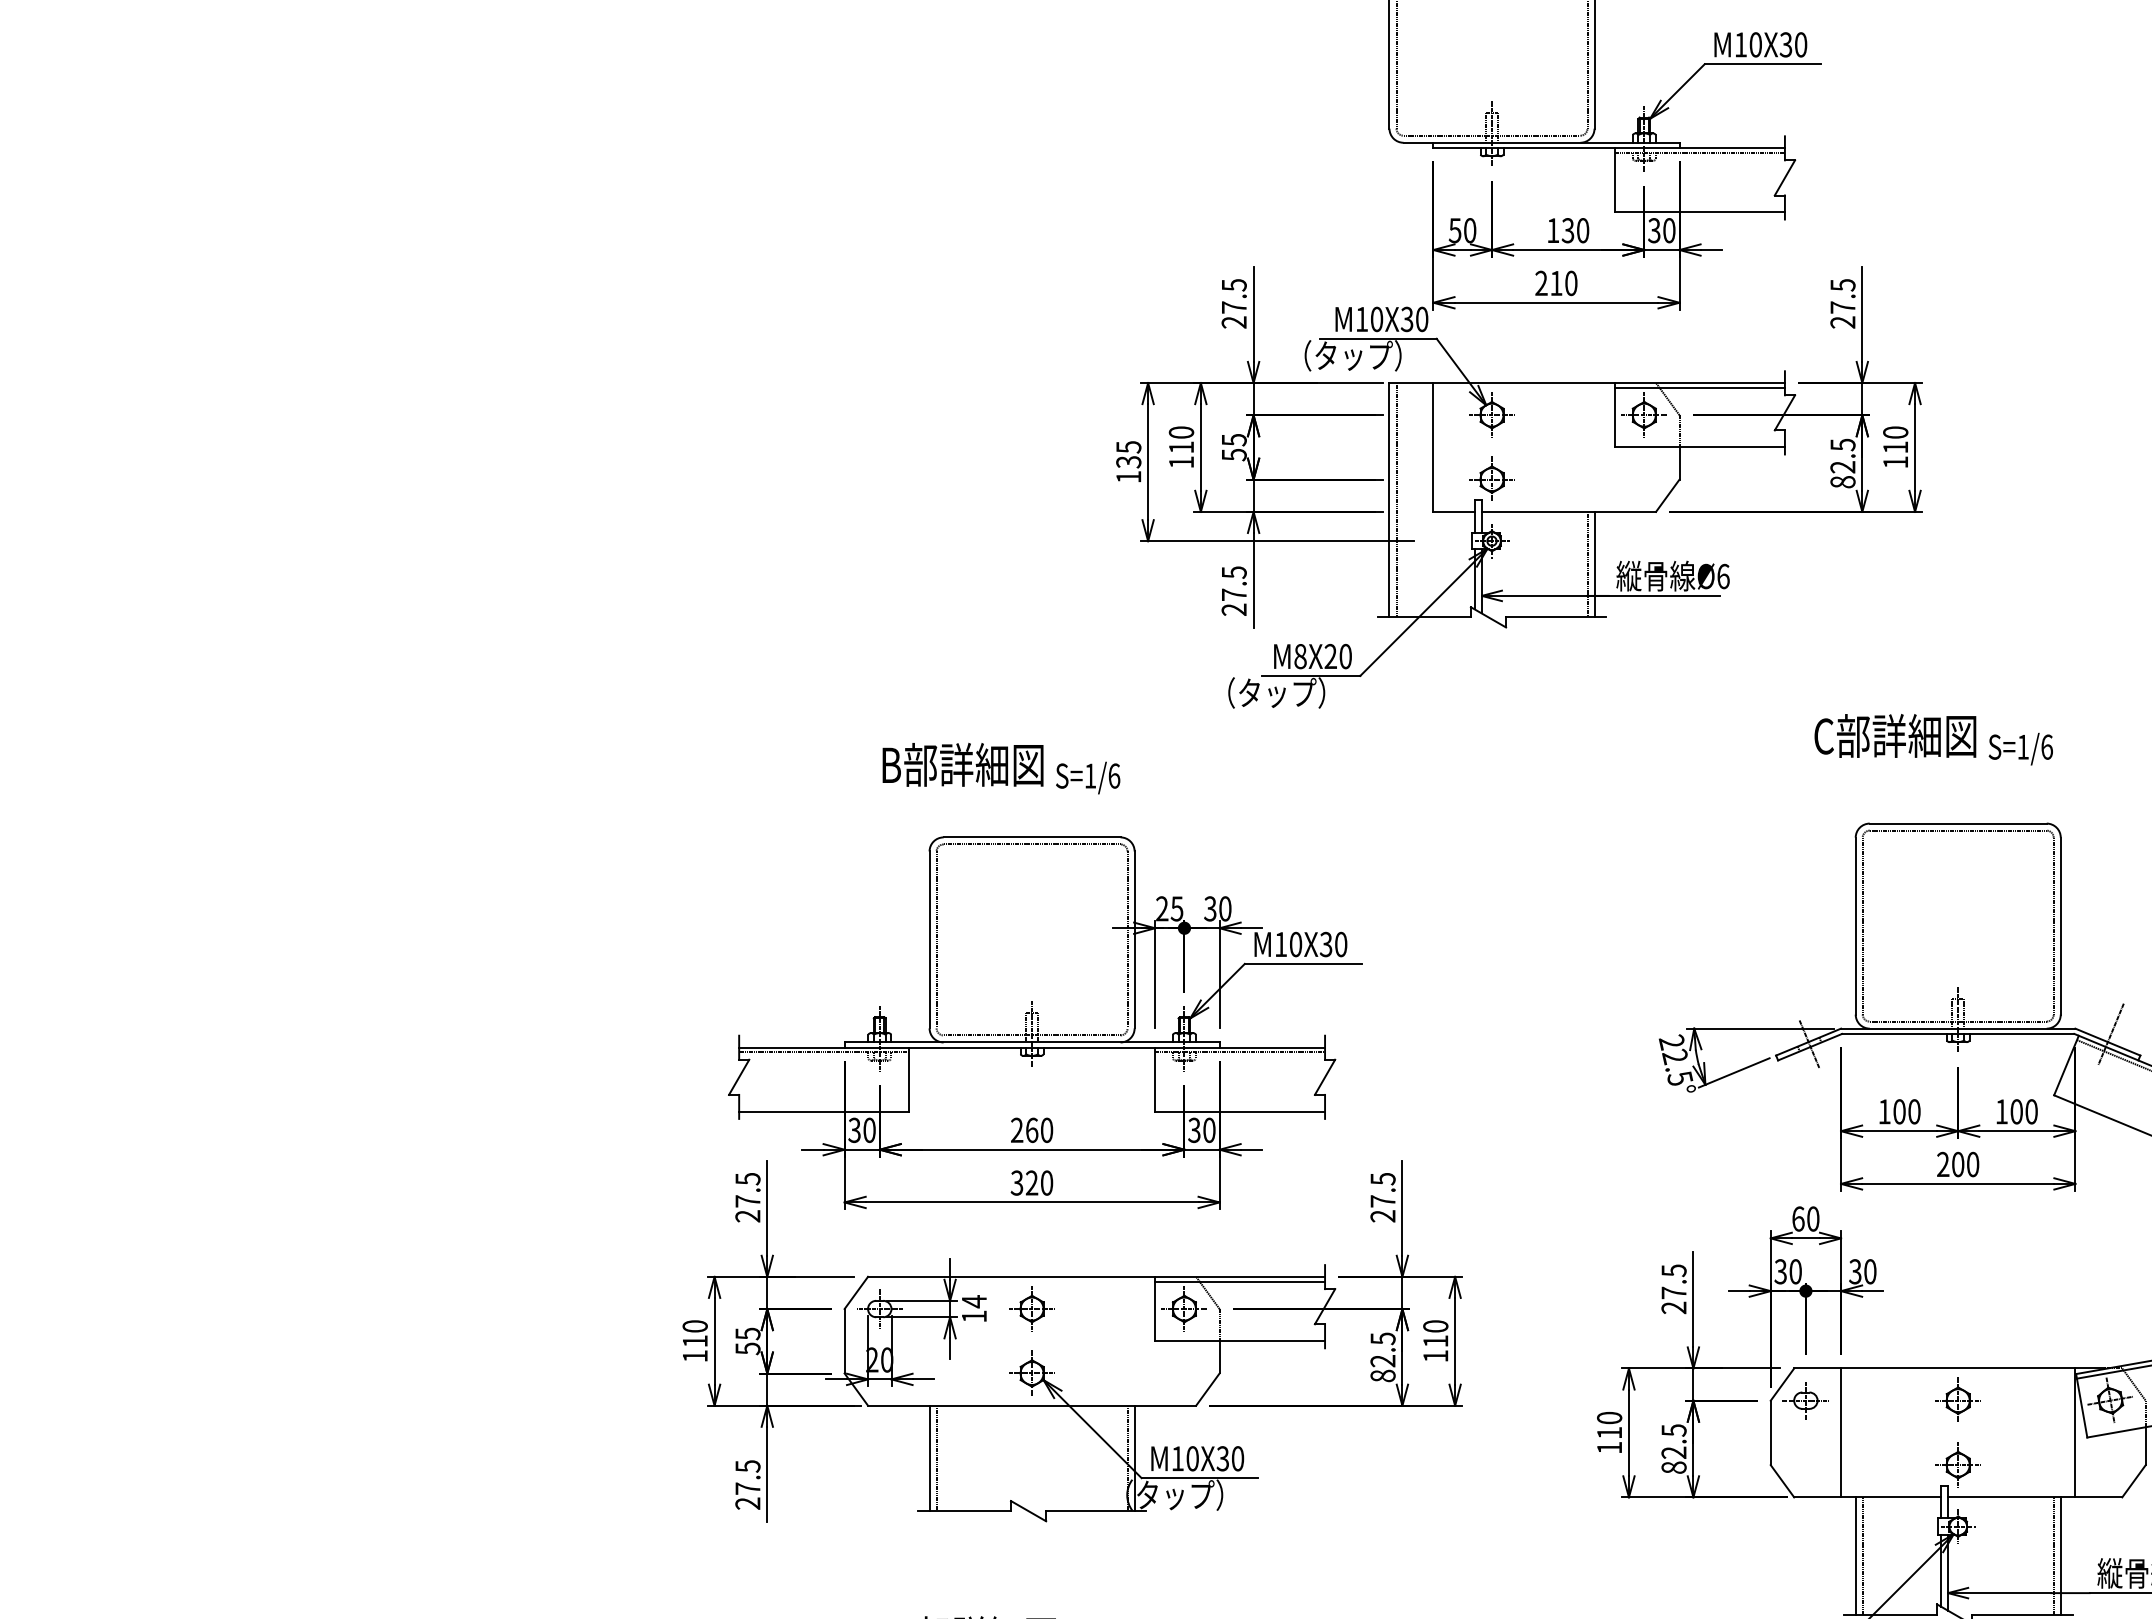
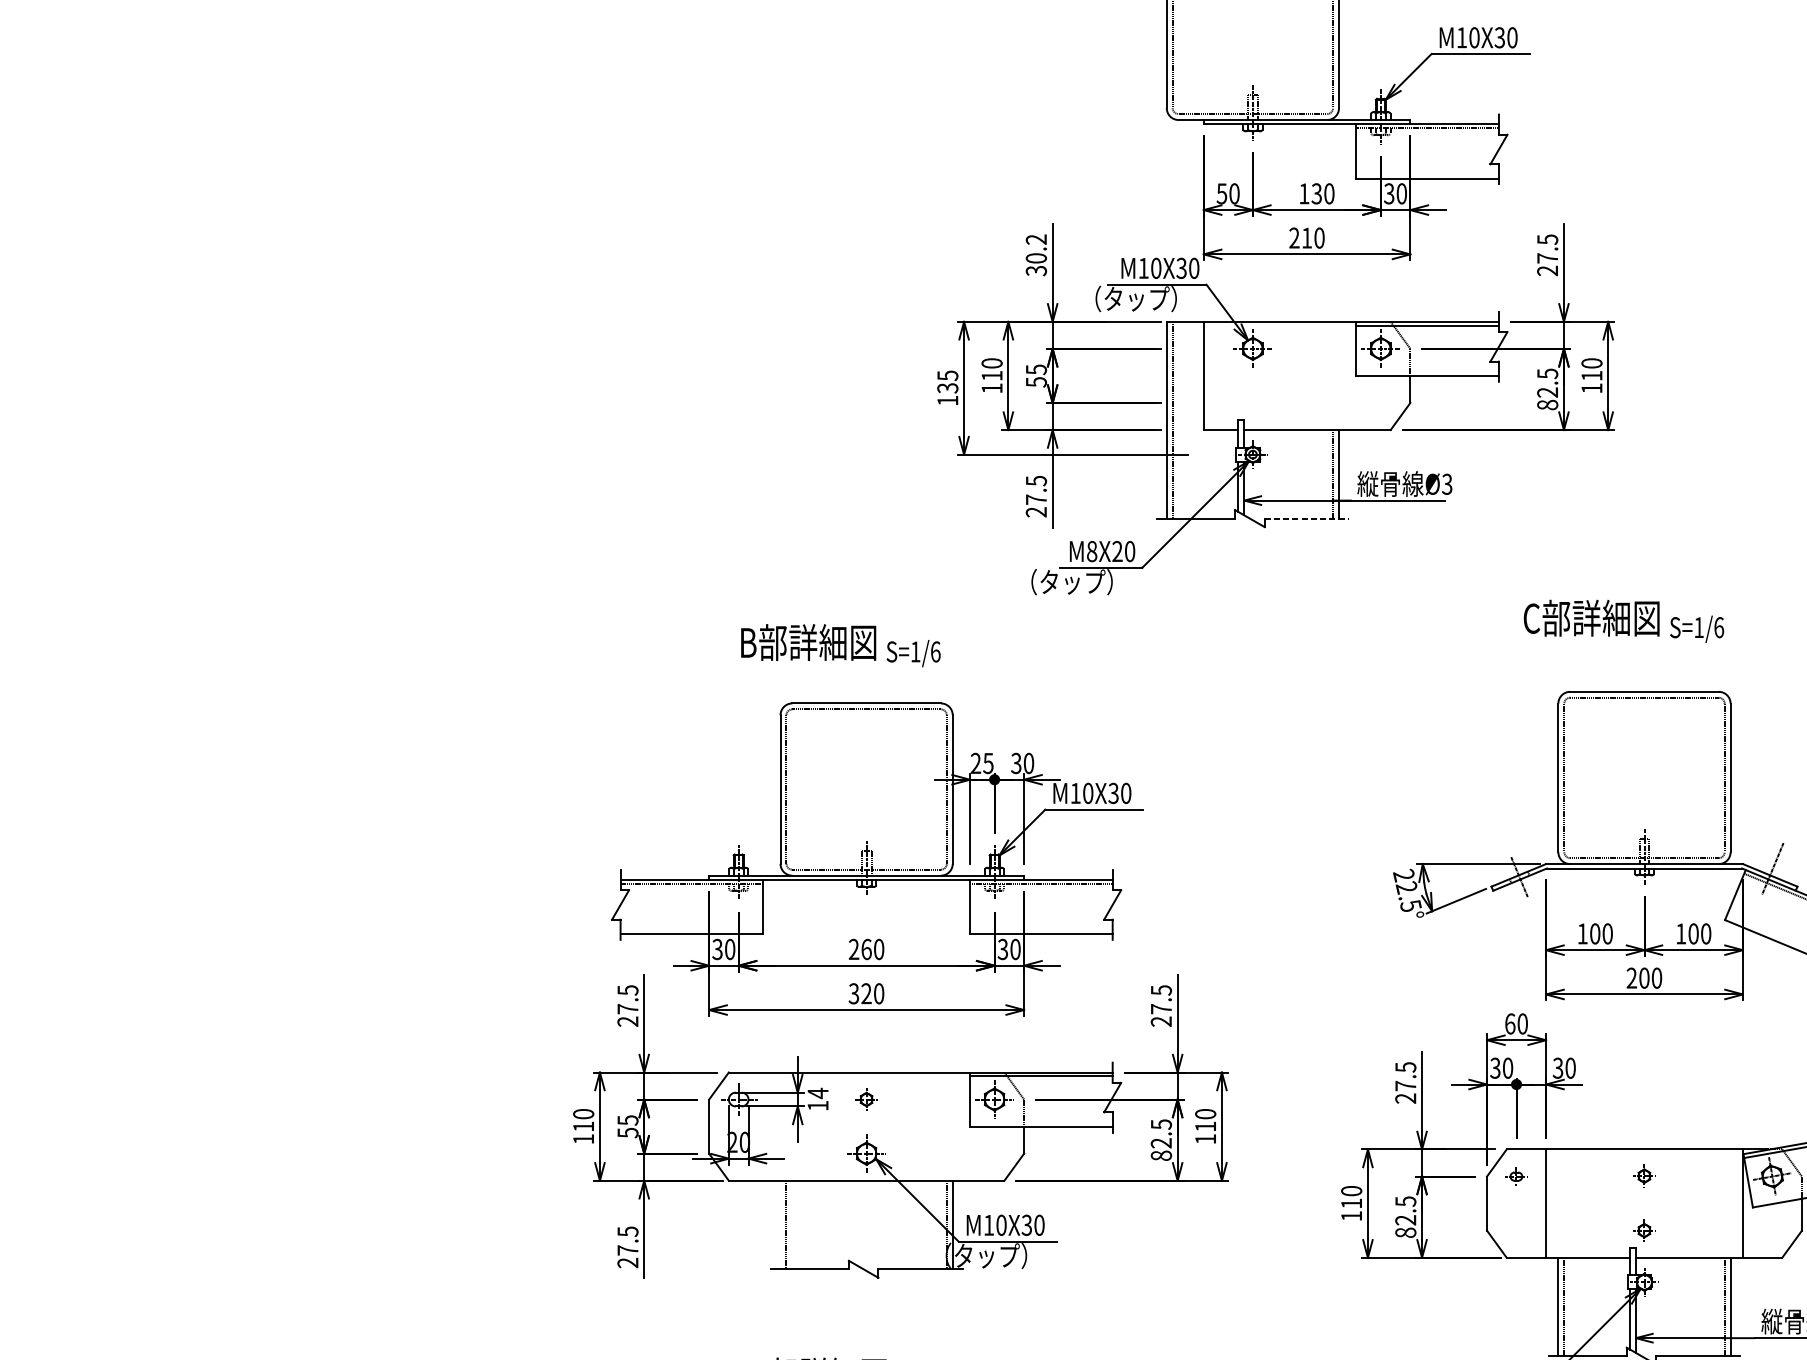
text: (1233, 303) -> (1035, 255), 27.5 -> 30.2
part: (1491, 478) -> (1252, 401), removed
text: (1723, 576) -> (1447, 484), Ø6 -> Ø3
line: (1556, 617) -> (1307, 518), solid -> dashed
part: (1031, 1308) -> (866, 1099), size x0.6
part: (1957, 1399) -> (1643, 1175), size x0.6
part: (1805, 1400) -> (1516, 1176), size x0.6
line: (929, 1458) -> (780, 1225), removed
part: (1957, 1464) -> (1643, 1230), size x0.6

